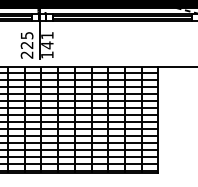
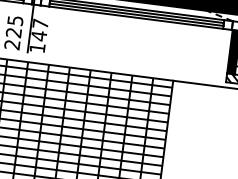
text: (47, 35) -> (40, 23), 141 -> 147

